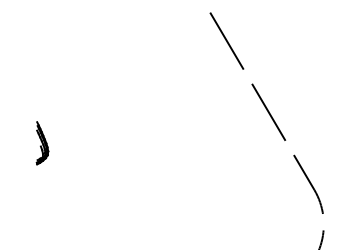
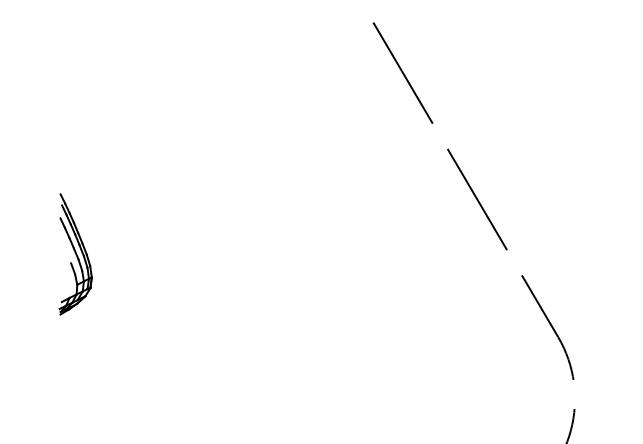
part: (42, 143) -> (75, 254), size x1.6

